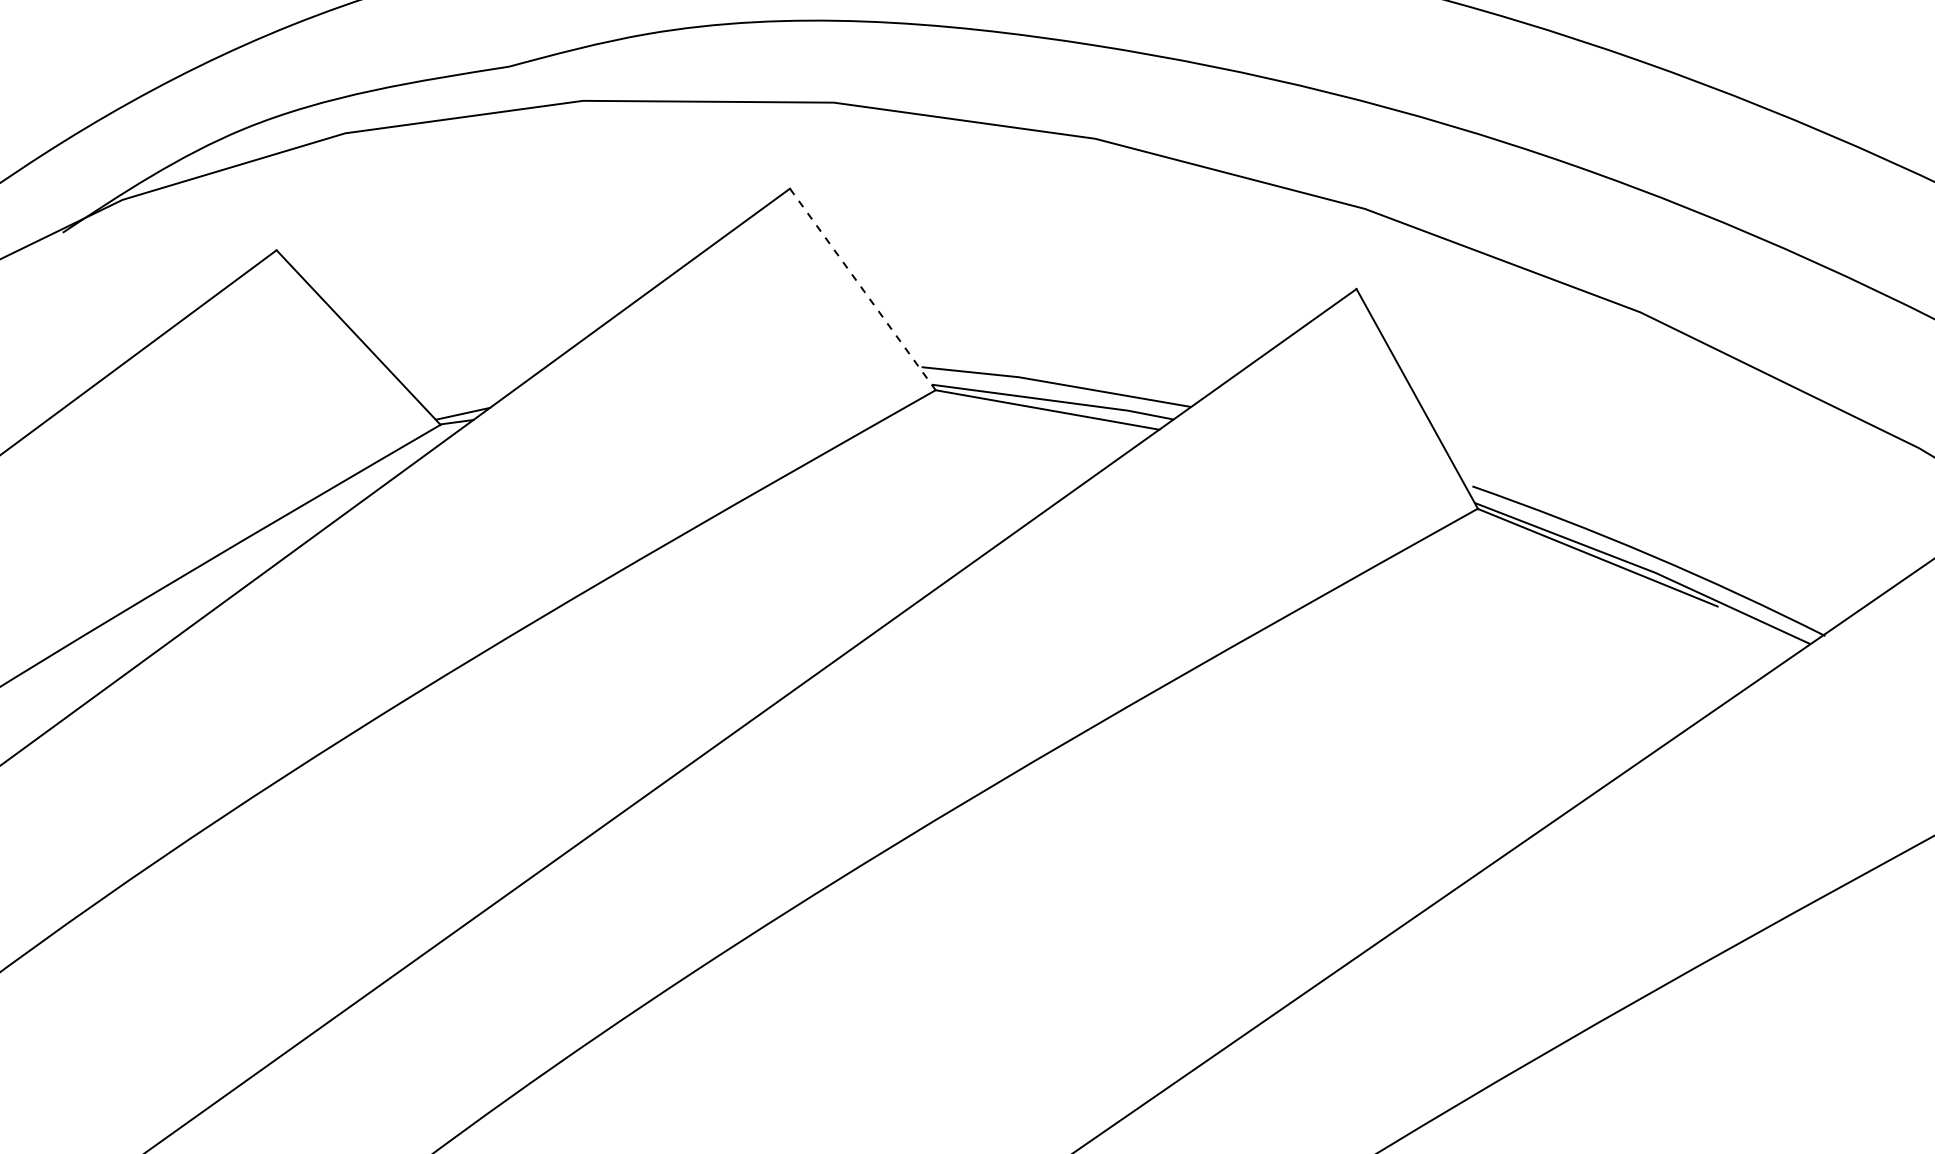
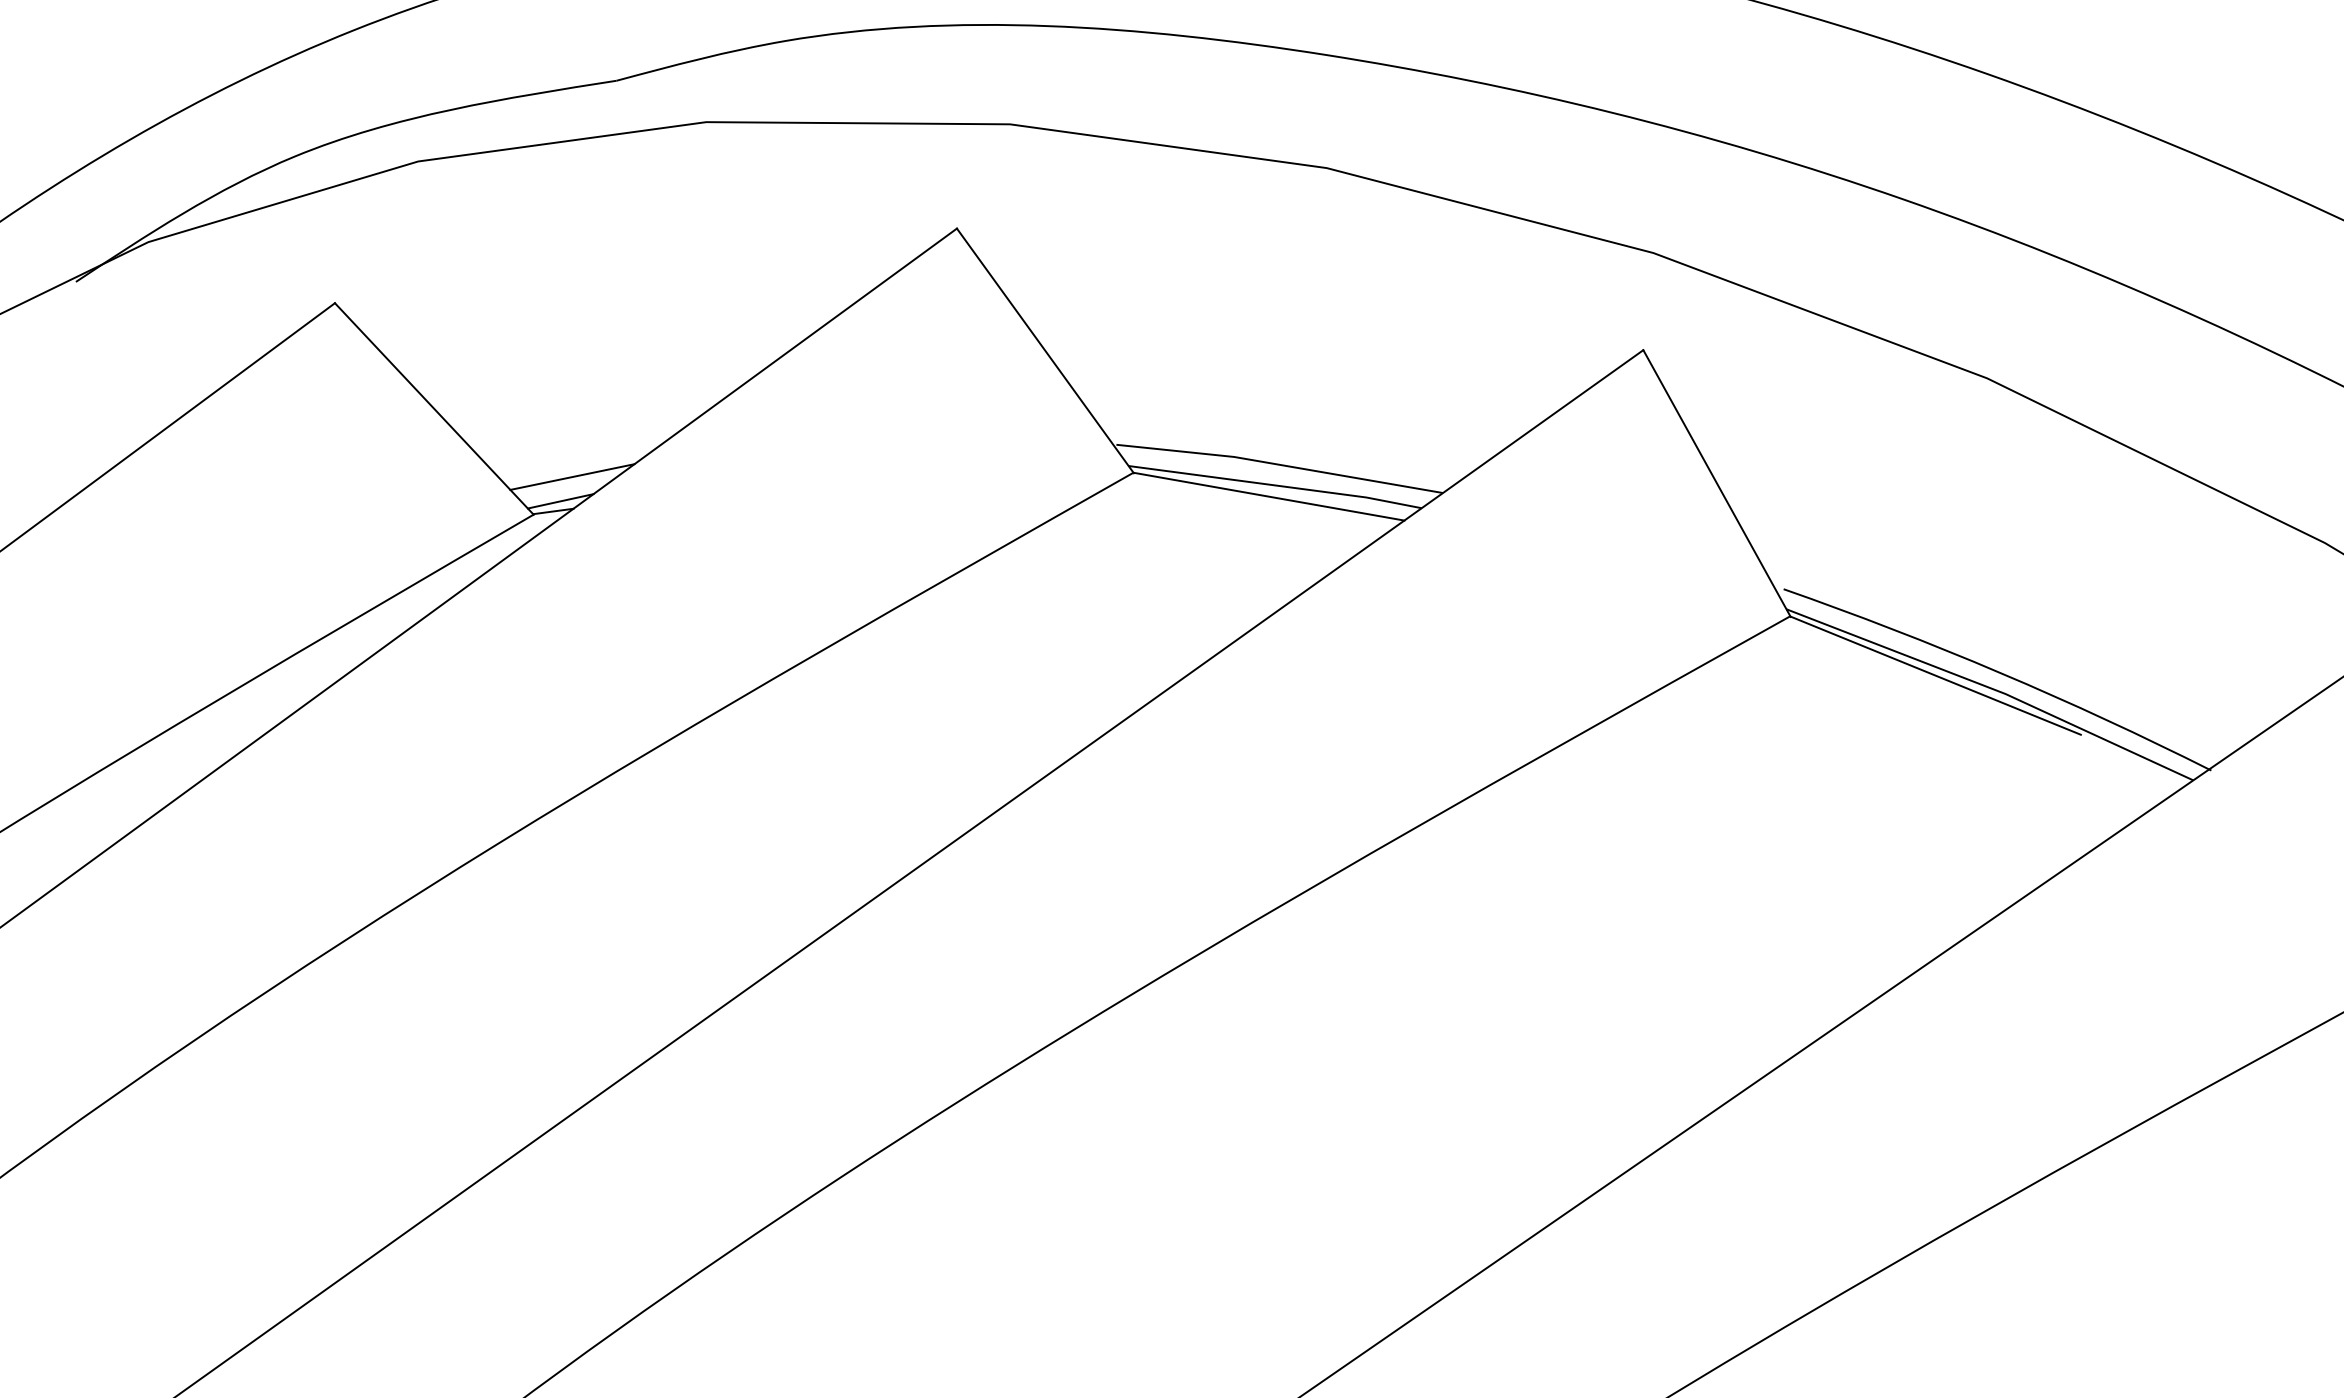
line: (863, 289) -> (1046, 350), dashed -> solid
line: (472, 393) -> (572, 476), added

